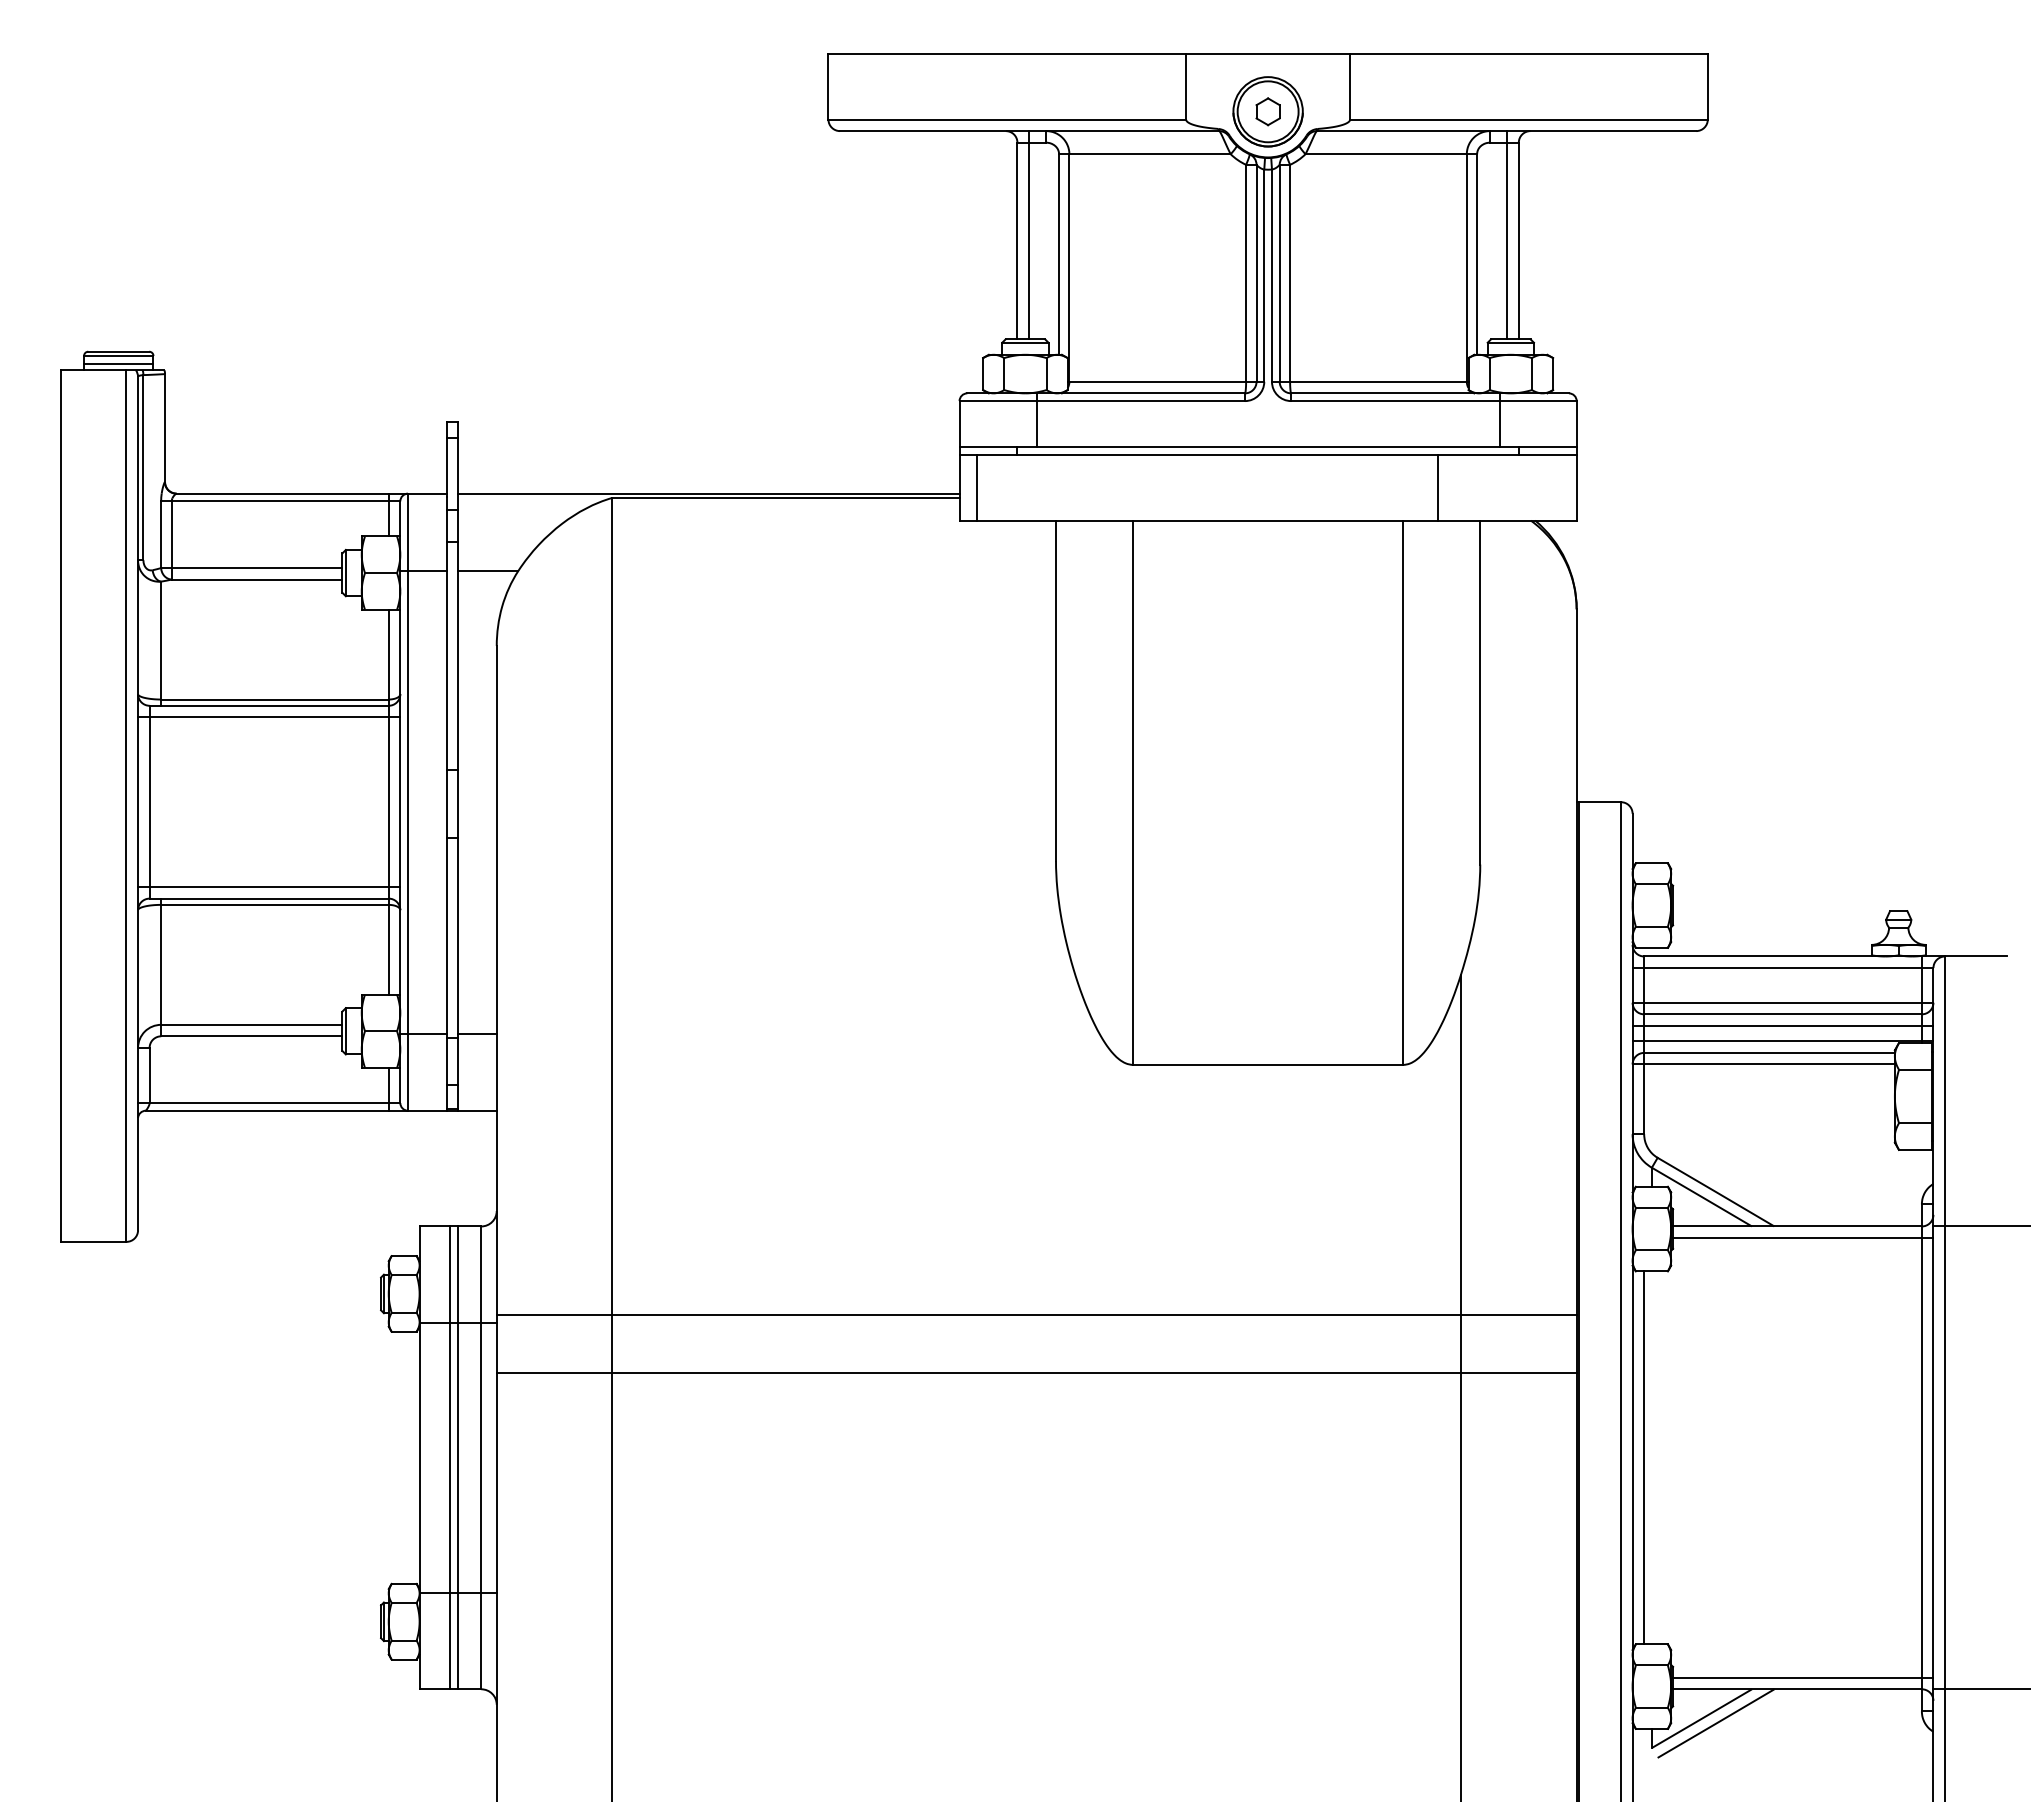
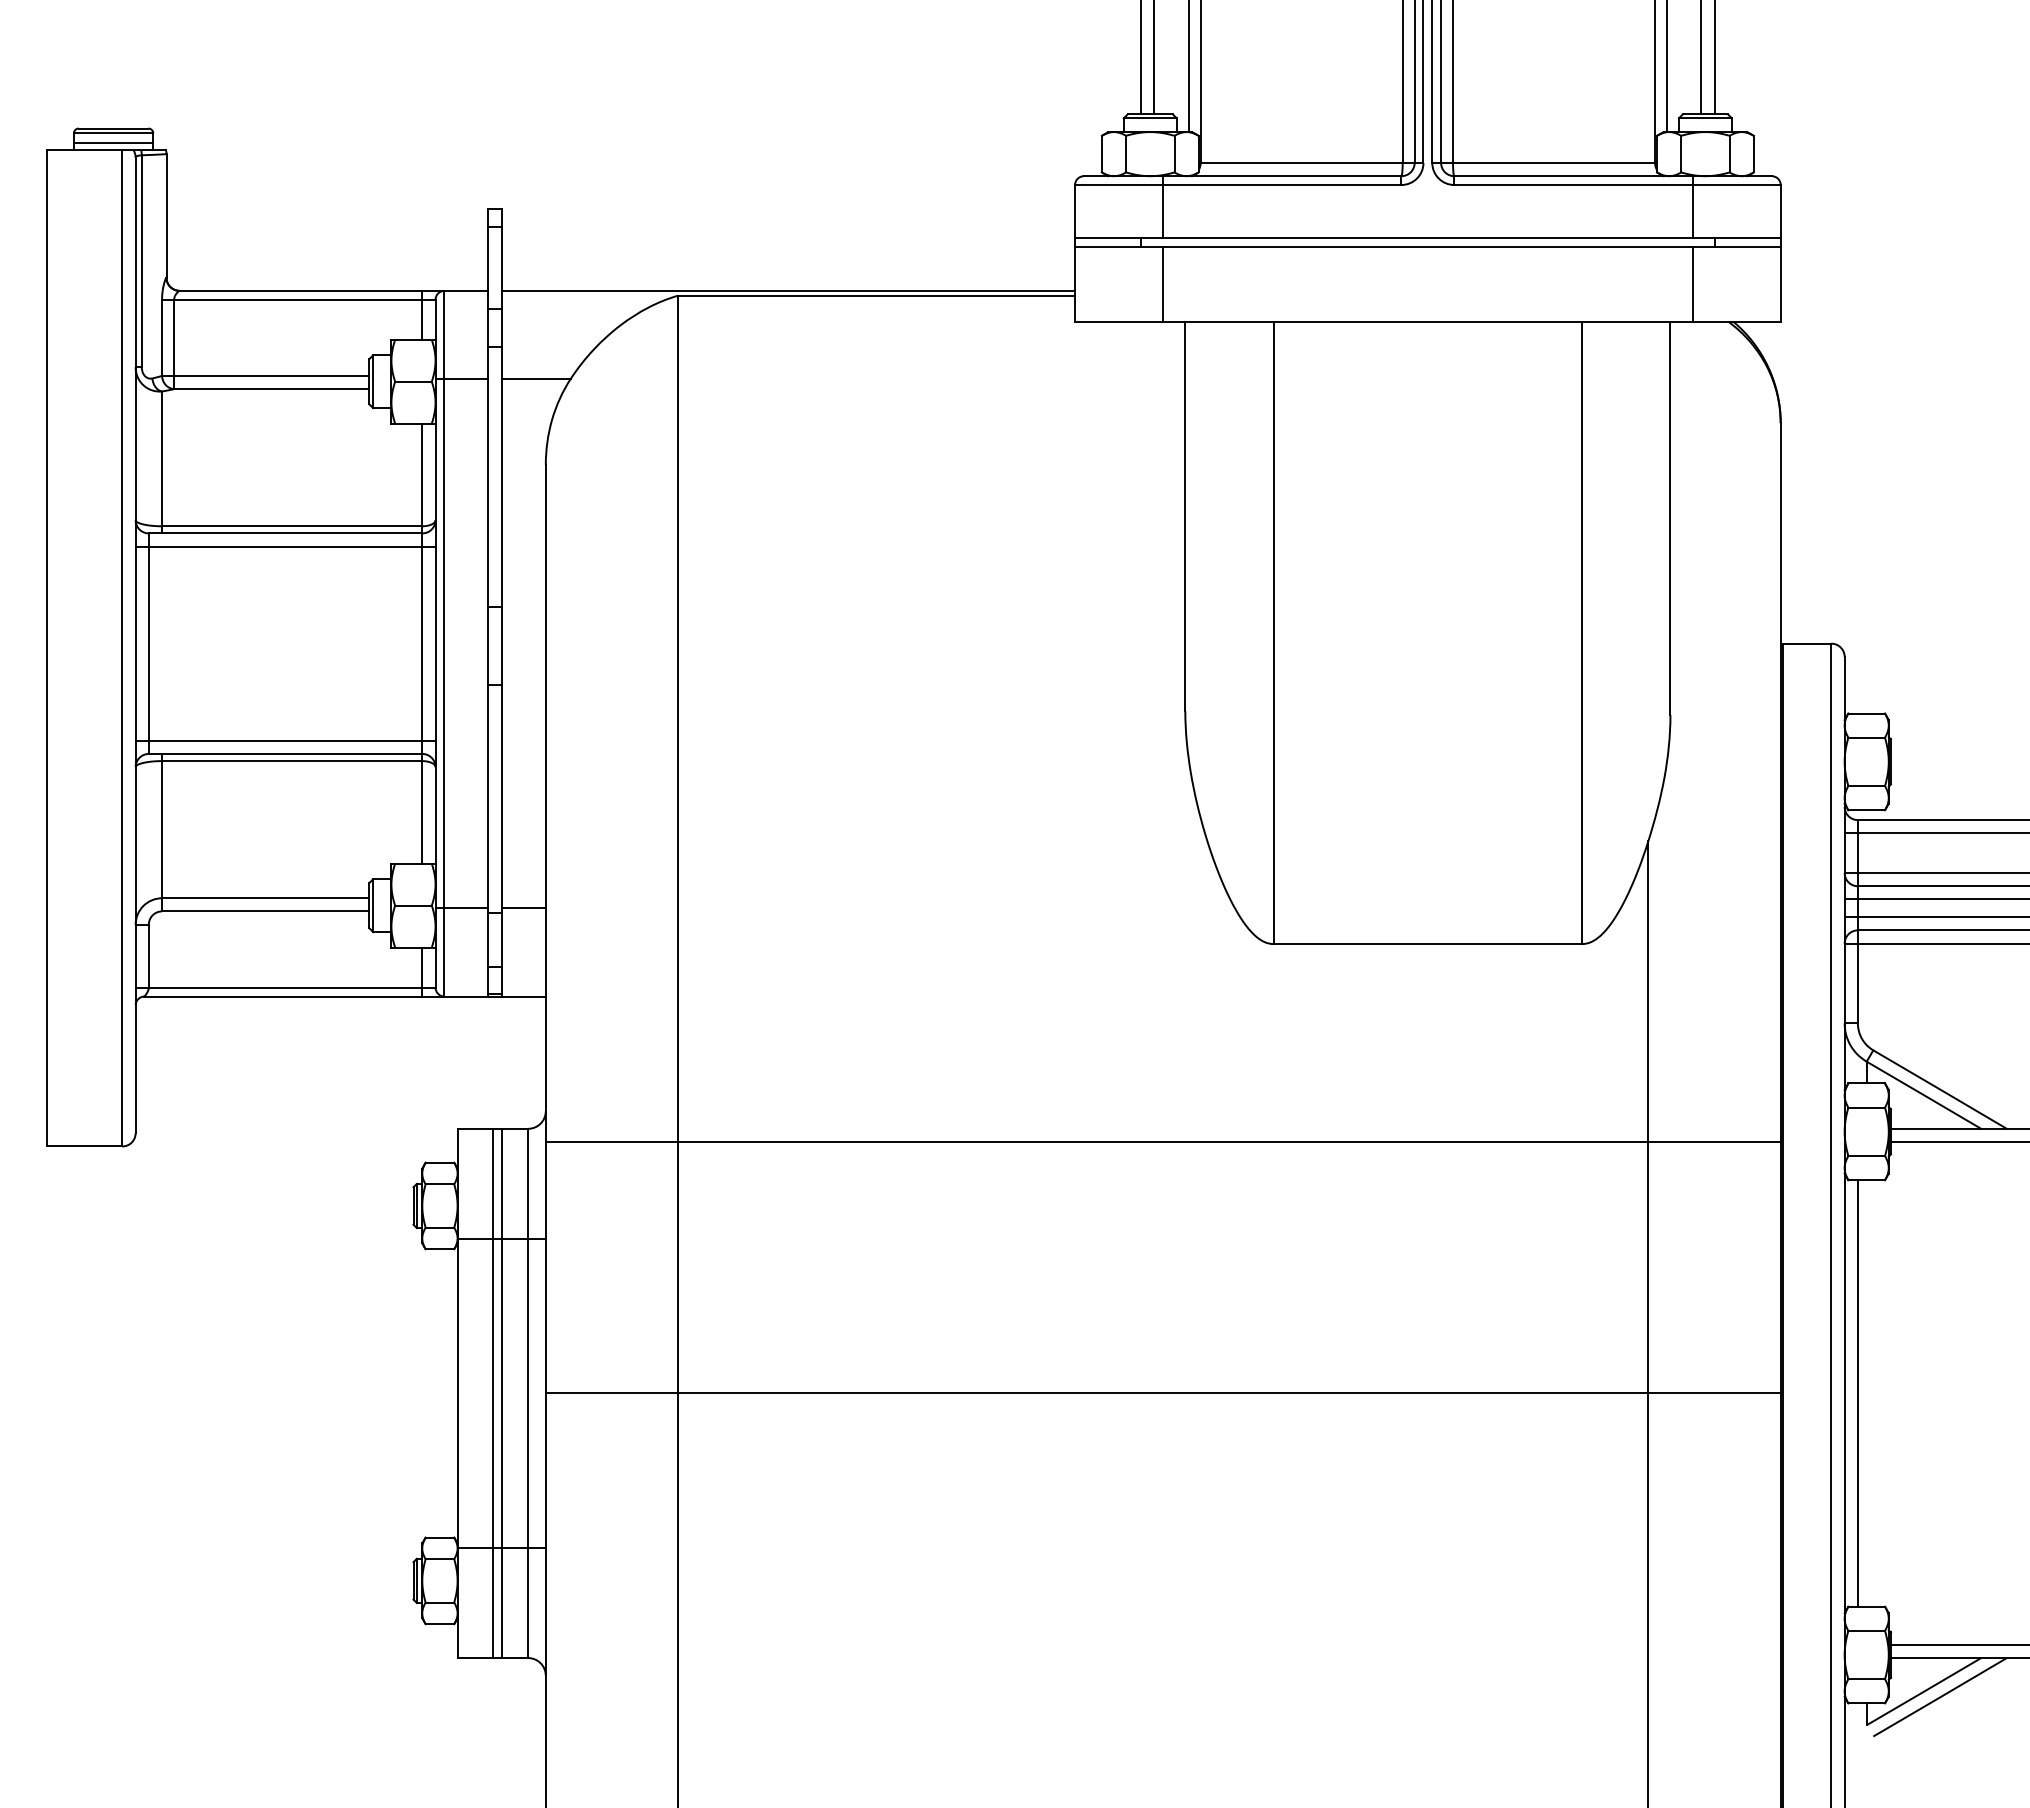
line: (976, 487) -> (1163, 283), moved
line: (1437, 487) -> (1692, 283), moved
line: (1036, 1314) -> (1163, 1141), moved
line: (1036, 1372) -> (1163, 1393), moved

